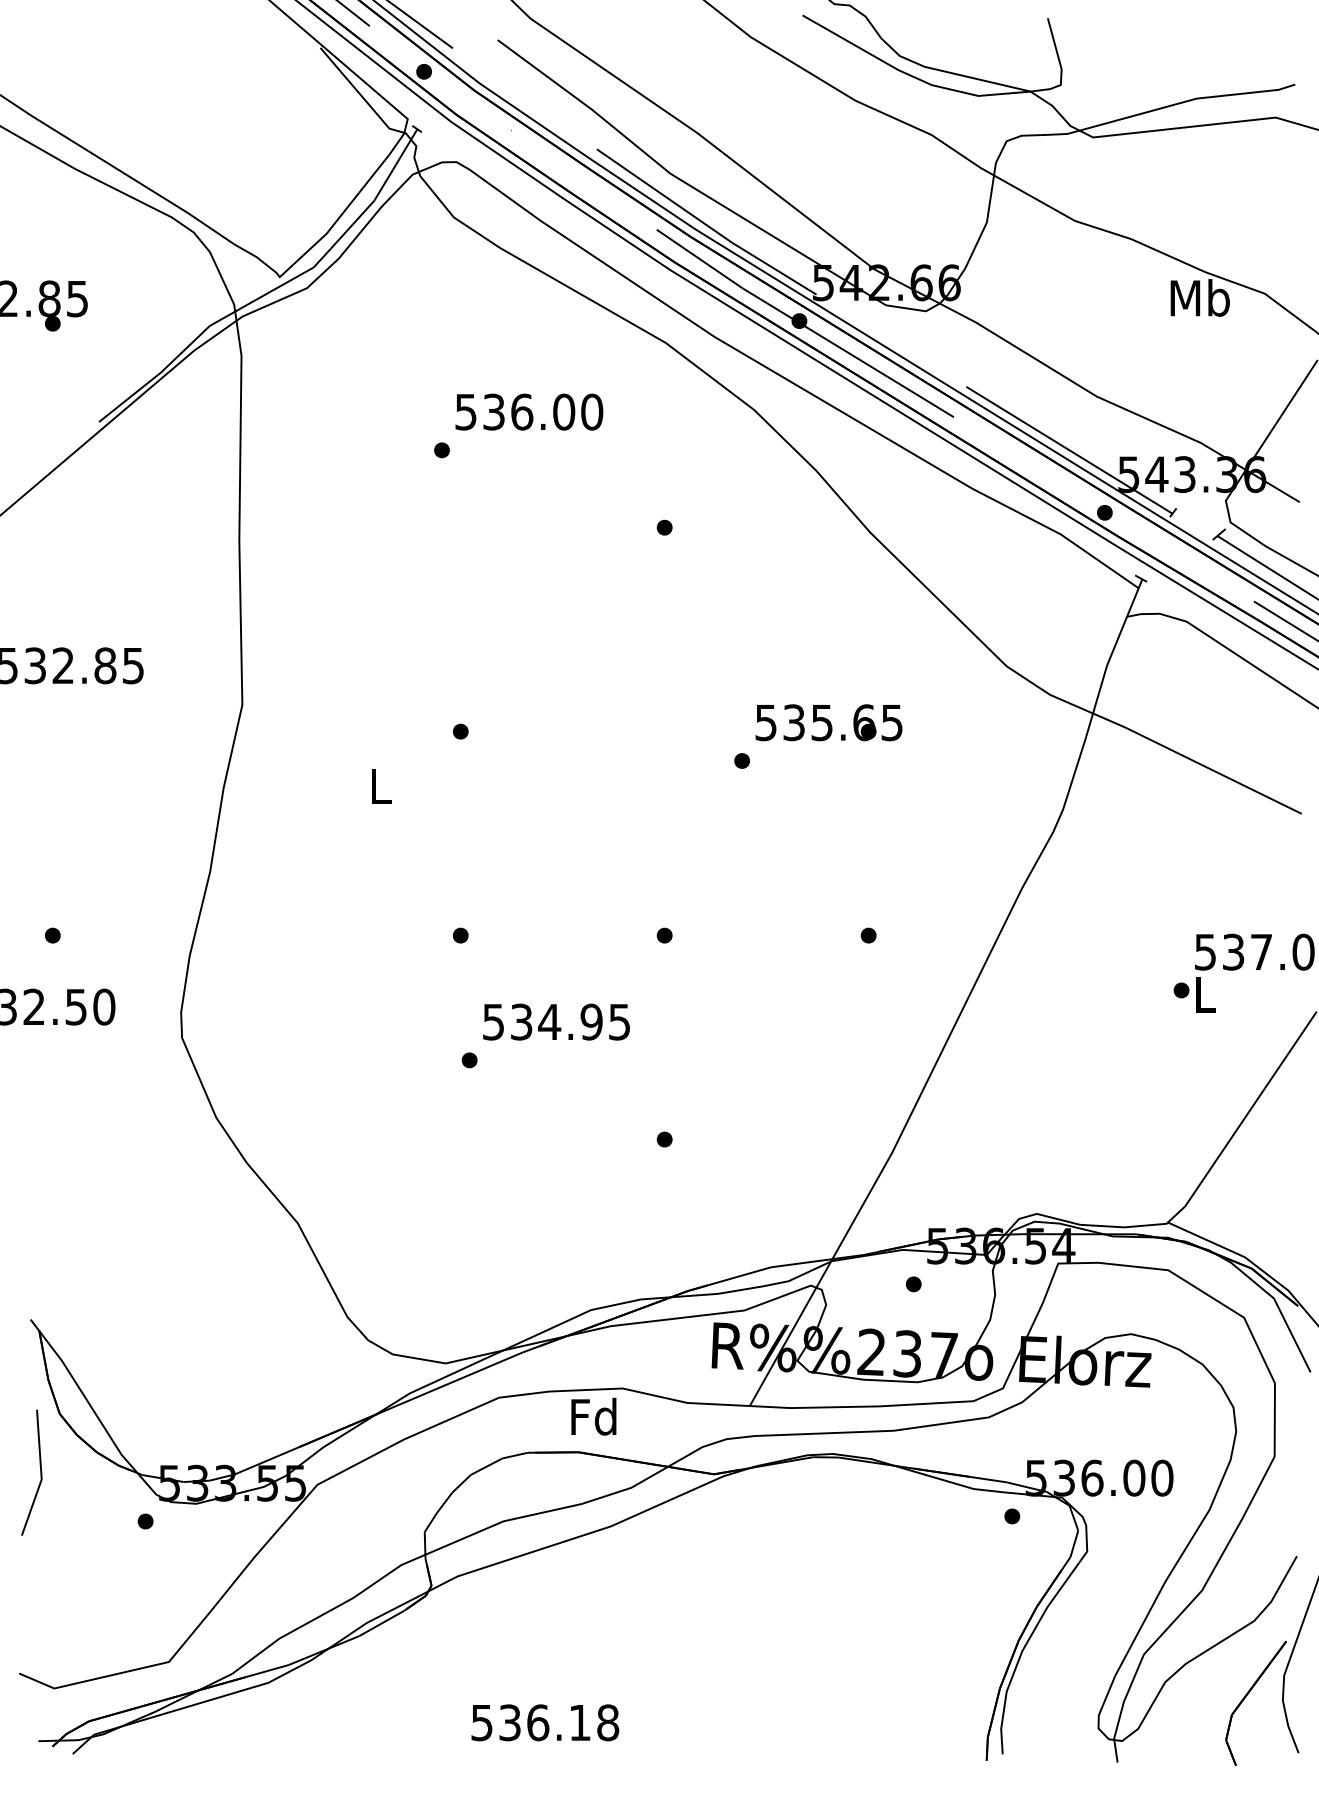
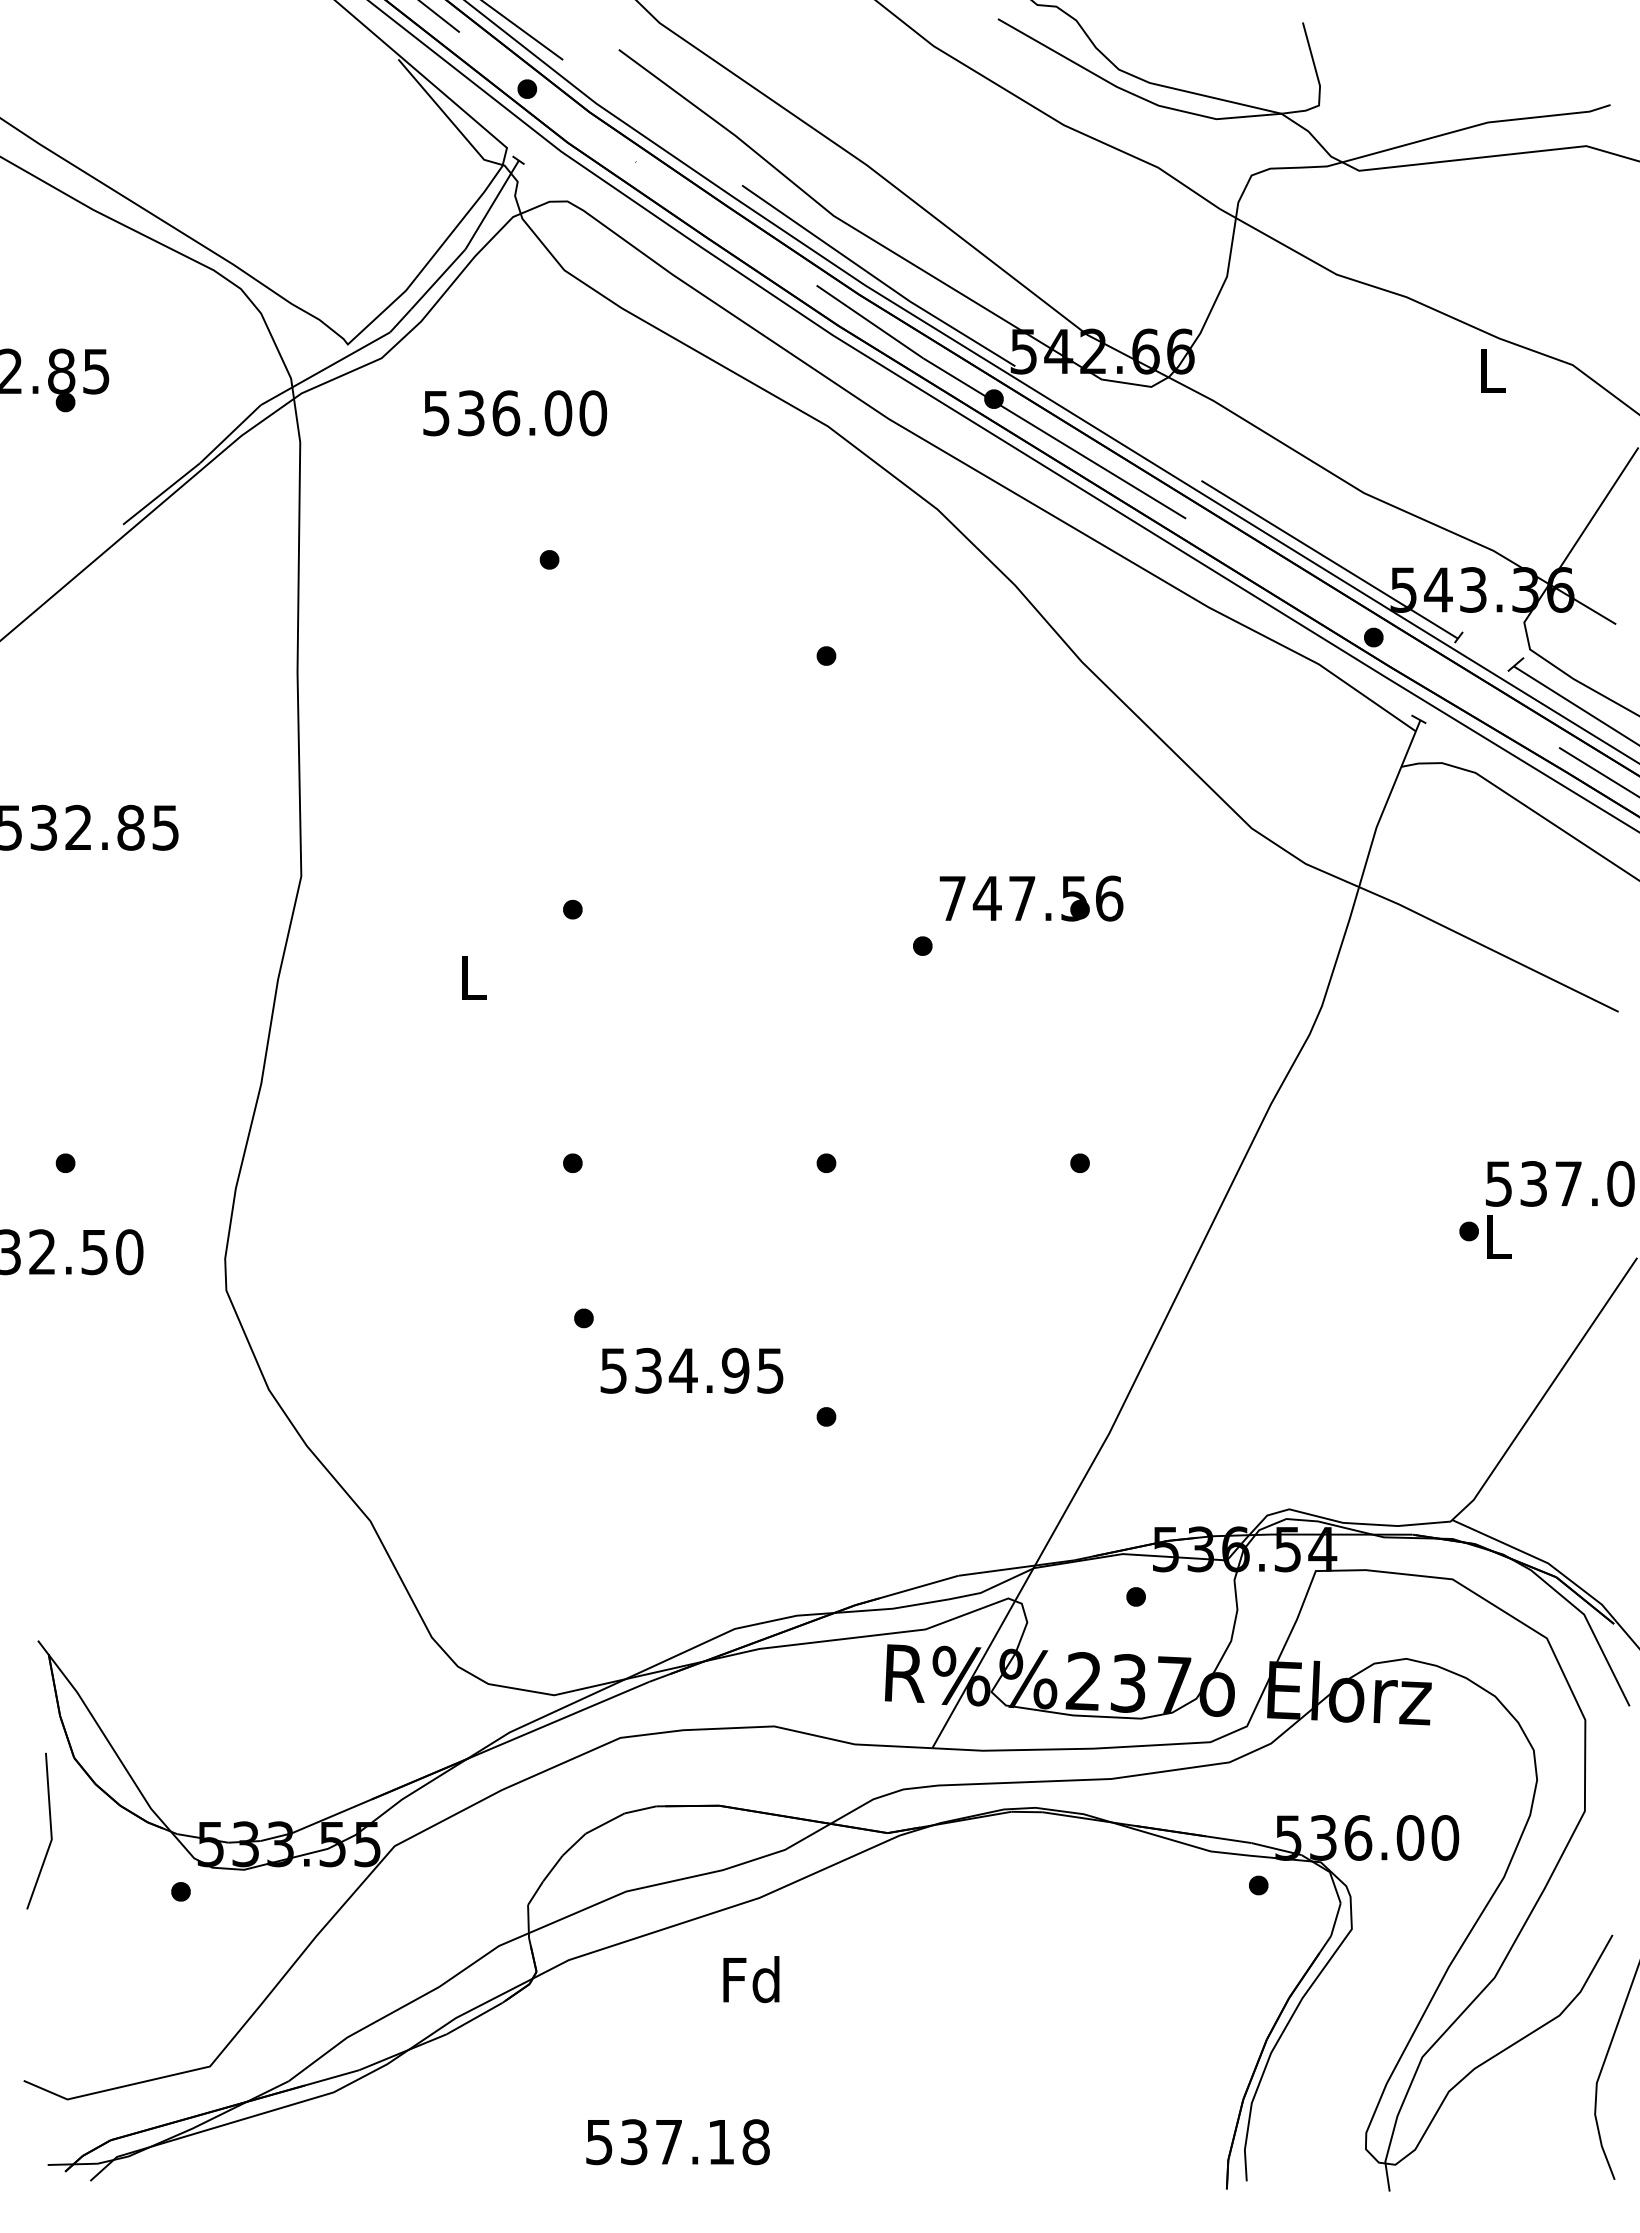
text: (1200, 297) -> (1492, 369), Mb -> L
text: (529, 412) -> (515, 413), moved
text: (829, 722) -> (1031, 898), 535.65 -> 747.56
text: (556, 1021) -> (691, 1370), moved
text: (593, 1416) -> (751, 1979), moved
part: (1246, 1697) -> (1549, 2110), removed
text: (538, 1723) -> (669, 2142), 536.18 -> 537.18

